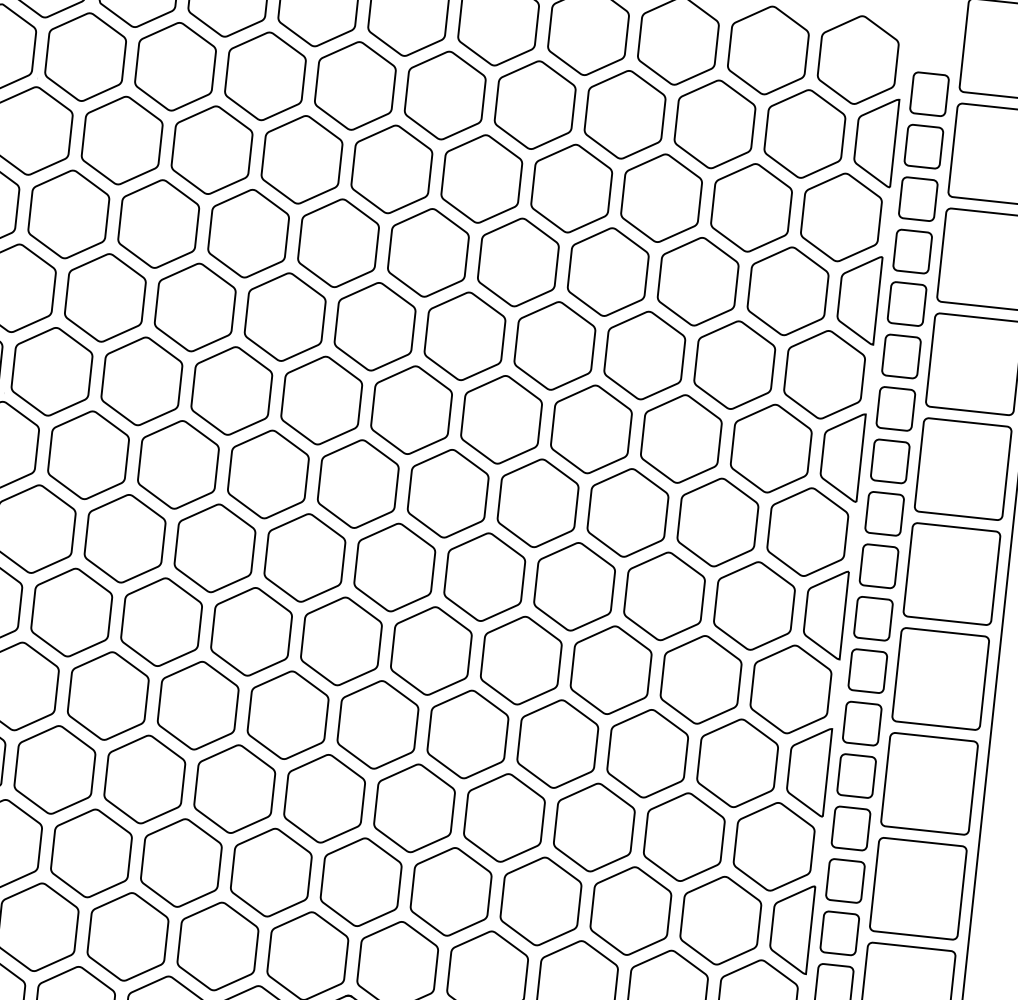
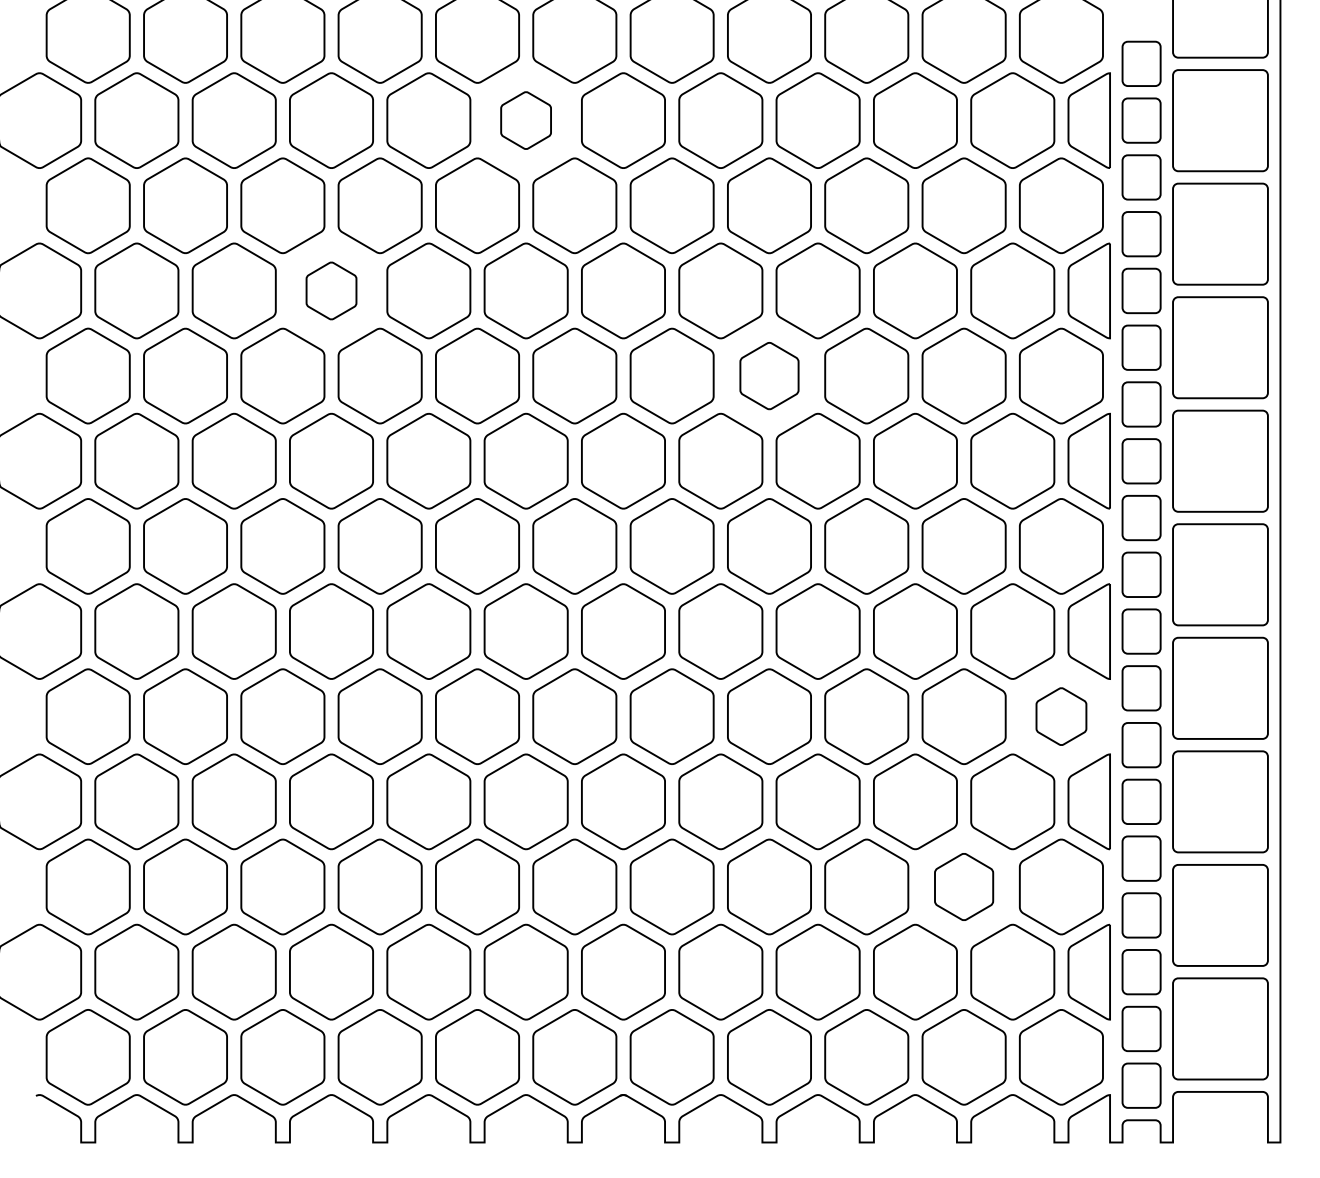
part: (354, 85) -> (525, 120), size x0.6
part: (158, 223) -> (331, 290), size x0.6
part: (554, 345) -> (769, 375), size x0.7
part: (791, 689) -> (1061, 716), size x0.6
part: (683, 836) -> (963, 886), size x0.7

